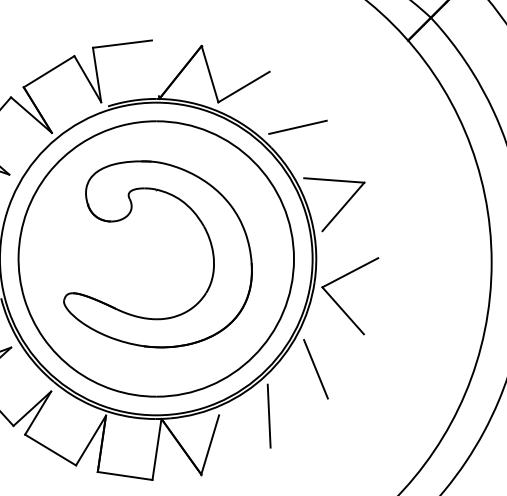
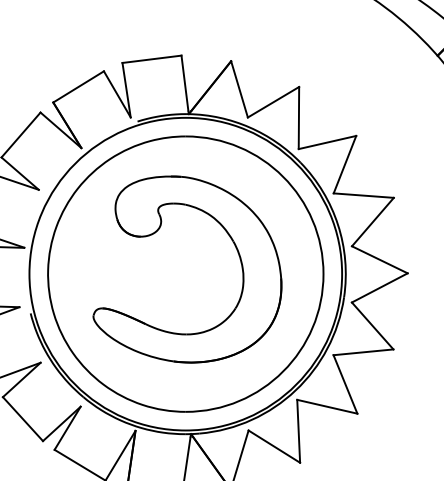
line: (155, 67) -> (185, 82), added
line: (269, 102) -> (299, 117), added
line: (315, 149) -> (345, 164), added
line: (350, 244) -> (380, 259), added
line: (333, 337) -> (363, 352), added
line: (297, 391) -> (327, 406), added
line: (244, 431) -> (274, 446), added

